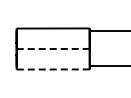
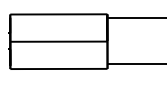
line: (52, 49) -> (57, 42), dashed -> solid
line: (52, 69) -> (57, 68), dashed -> solid

